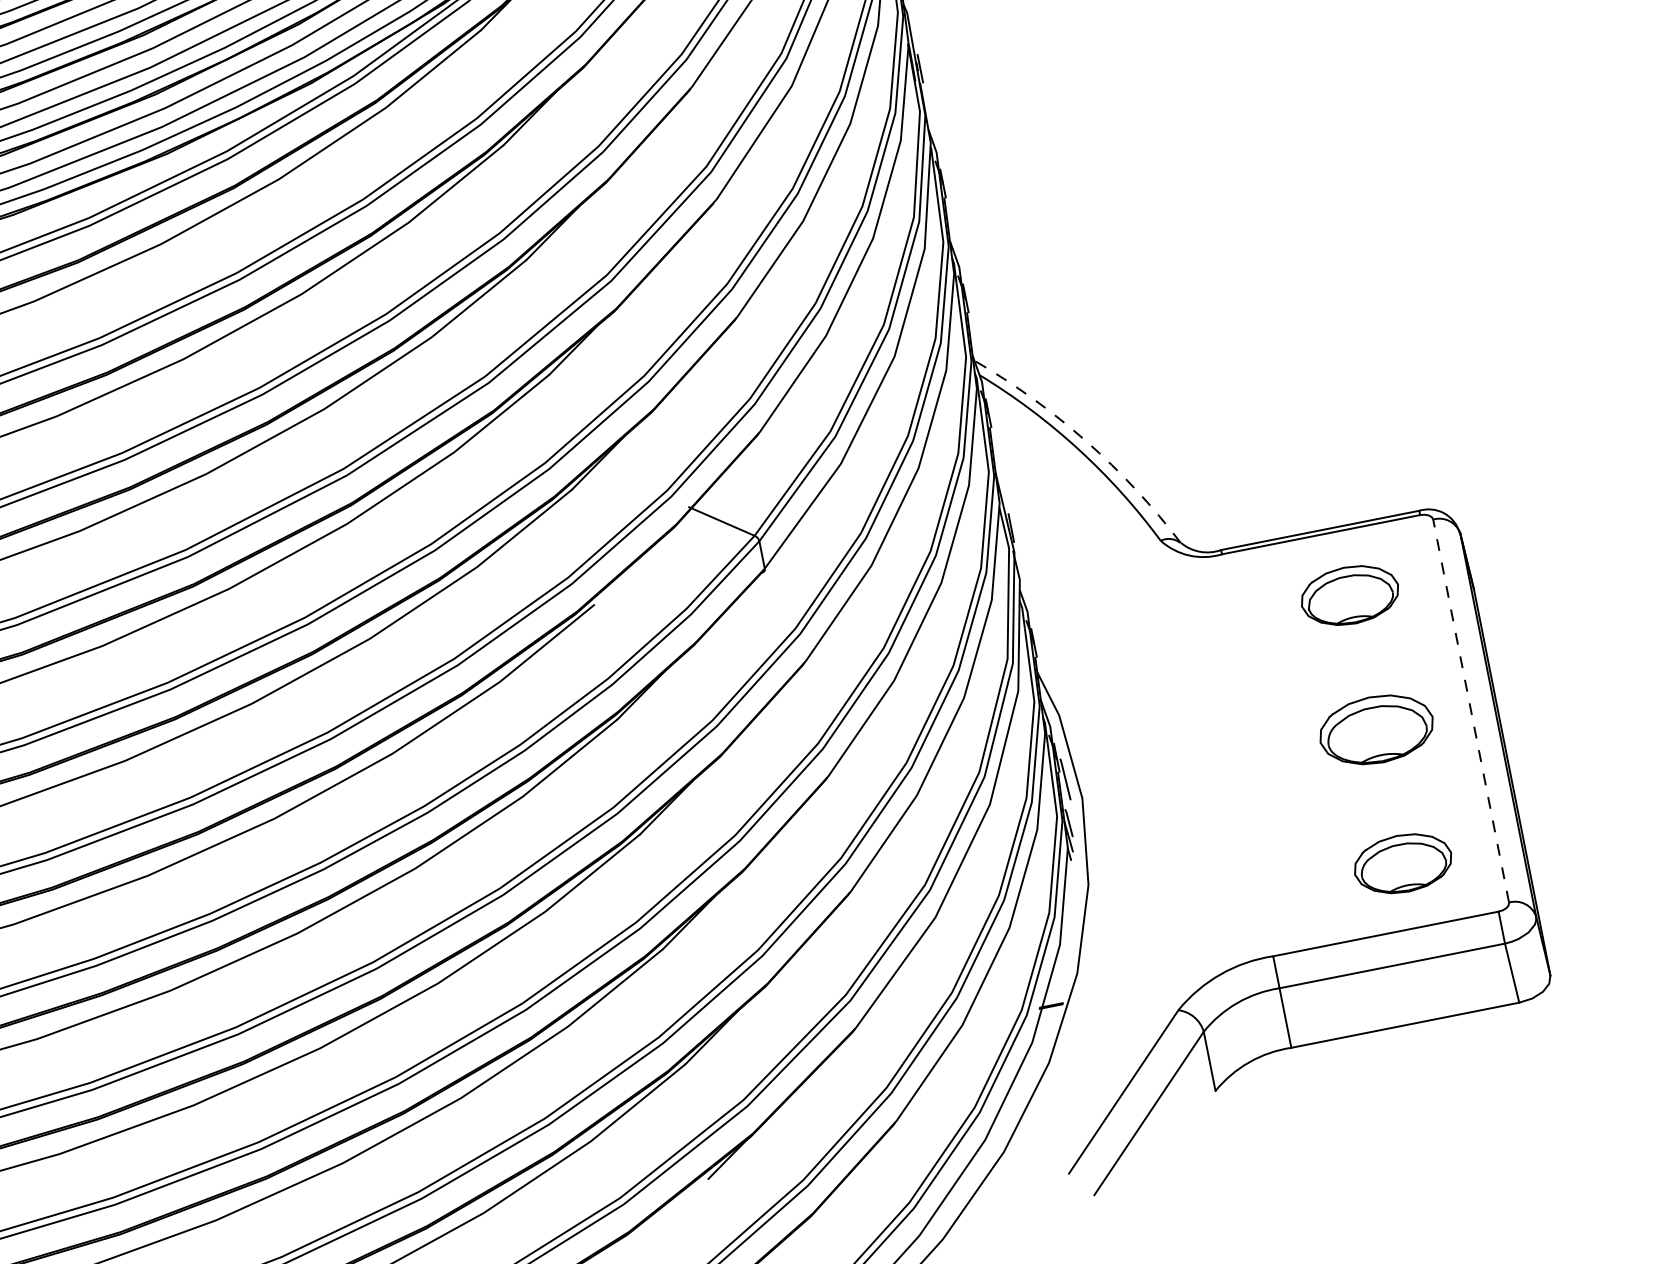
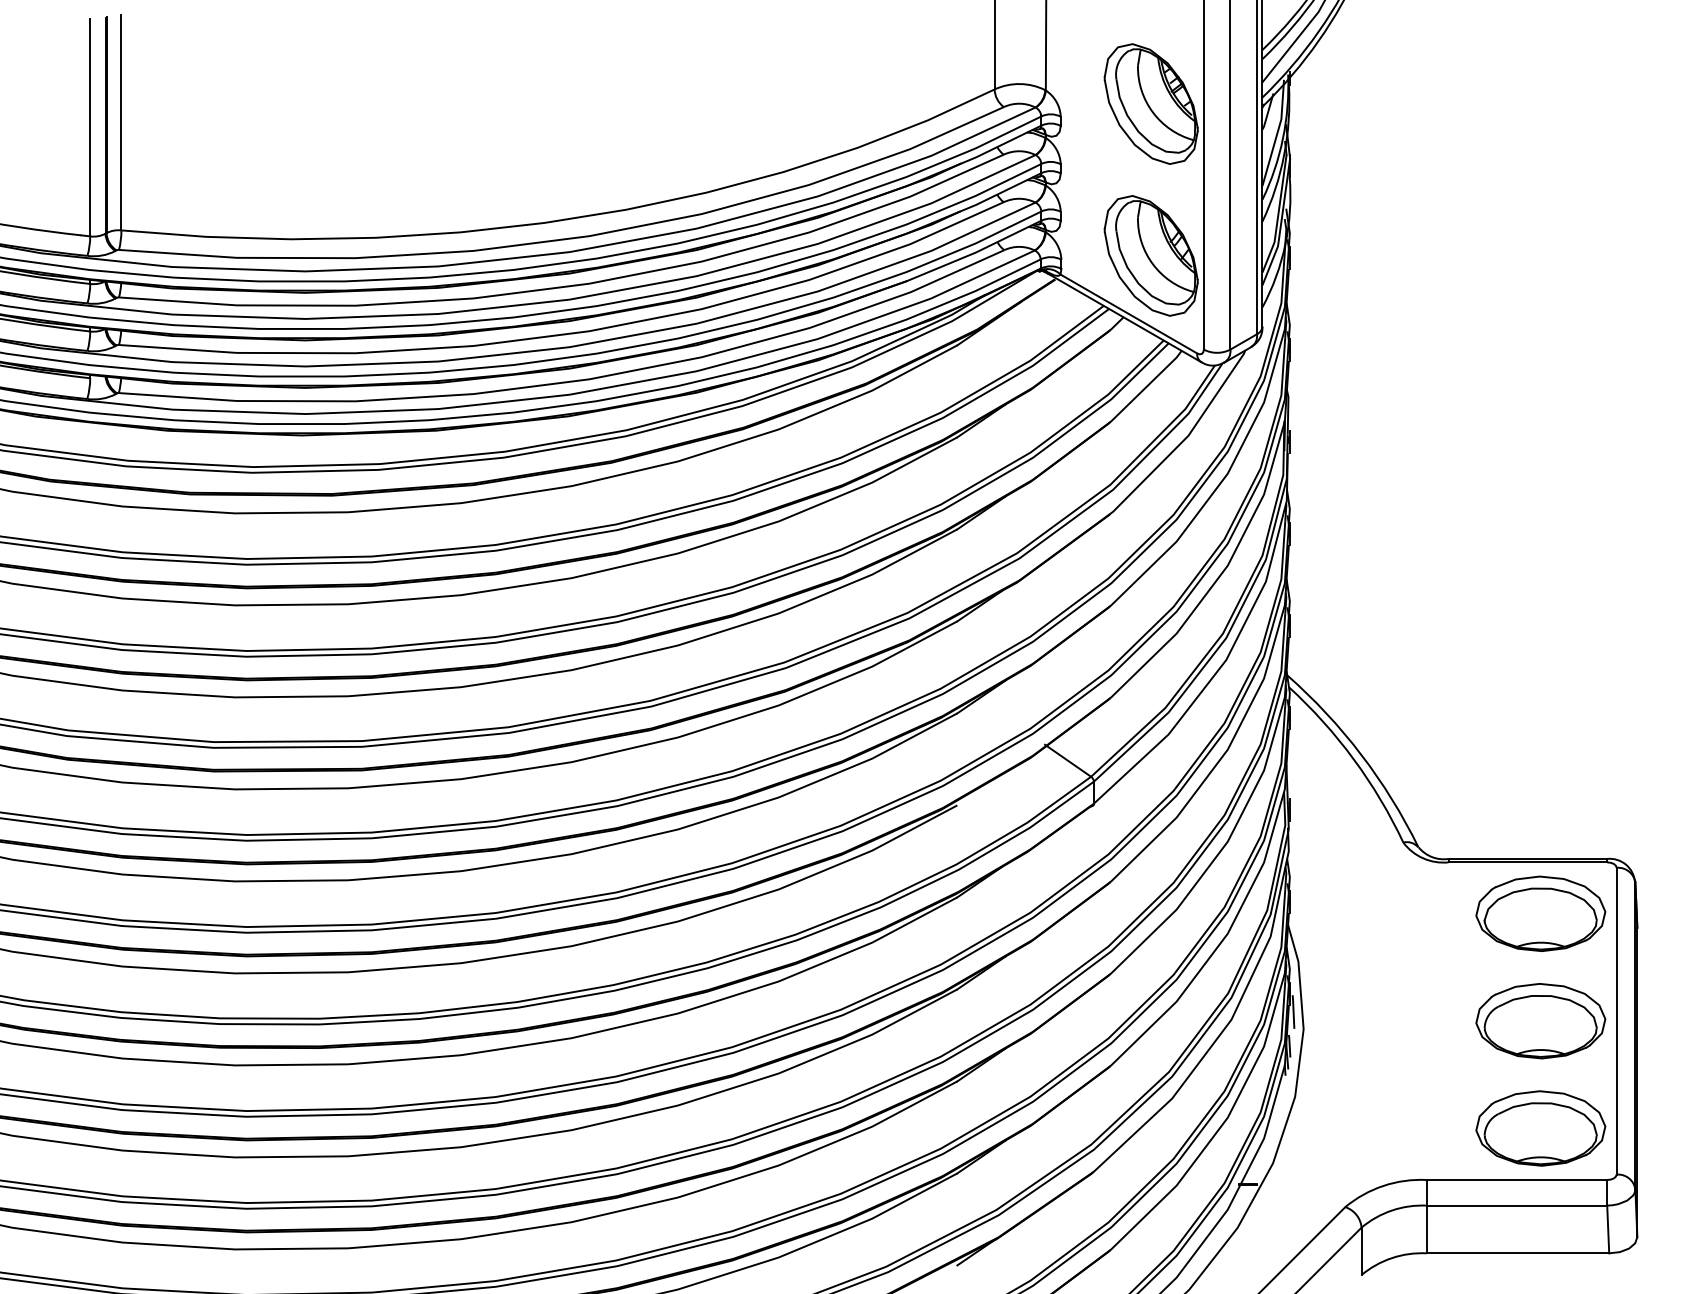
arc: (1086, 441) -> (1361, 754), dashed -> solid
part: (1349, 595) -> (1540, 913), size x1.67
line: (1470, 710) -> (1616, 1020), dashed -> solid
part: (1376, 730) -> (1540, 1021), size x1.43
part: (1402, 863) -> (1540, 1128), size x1.67

